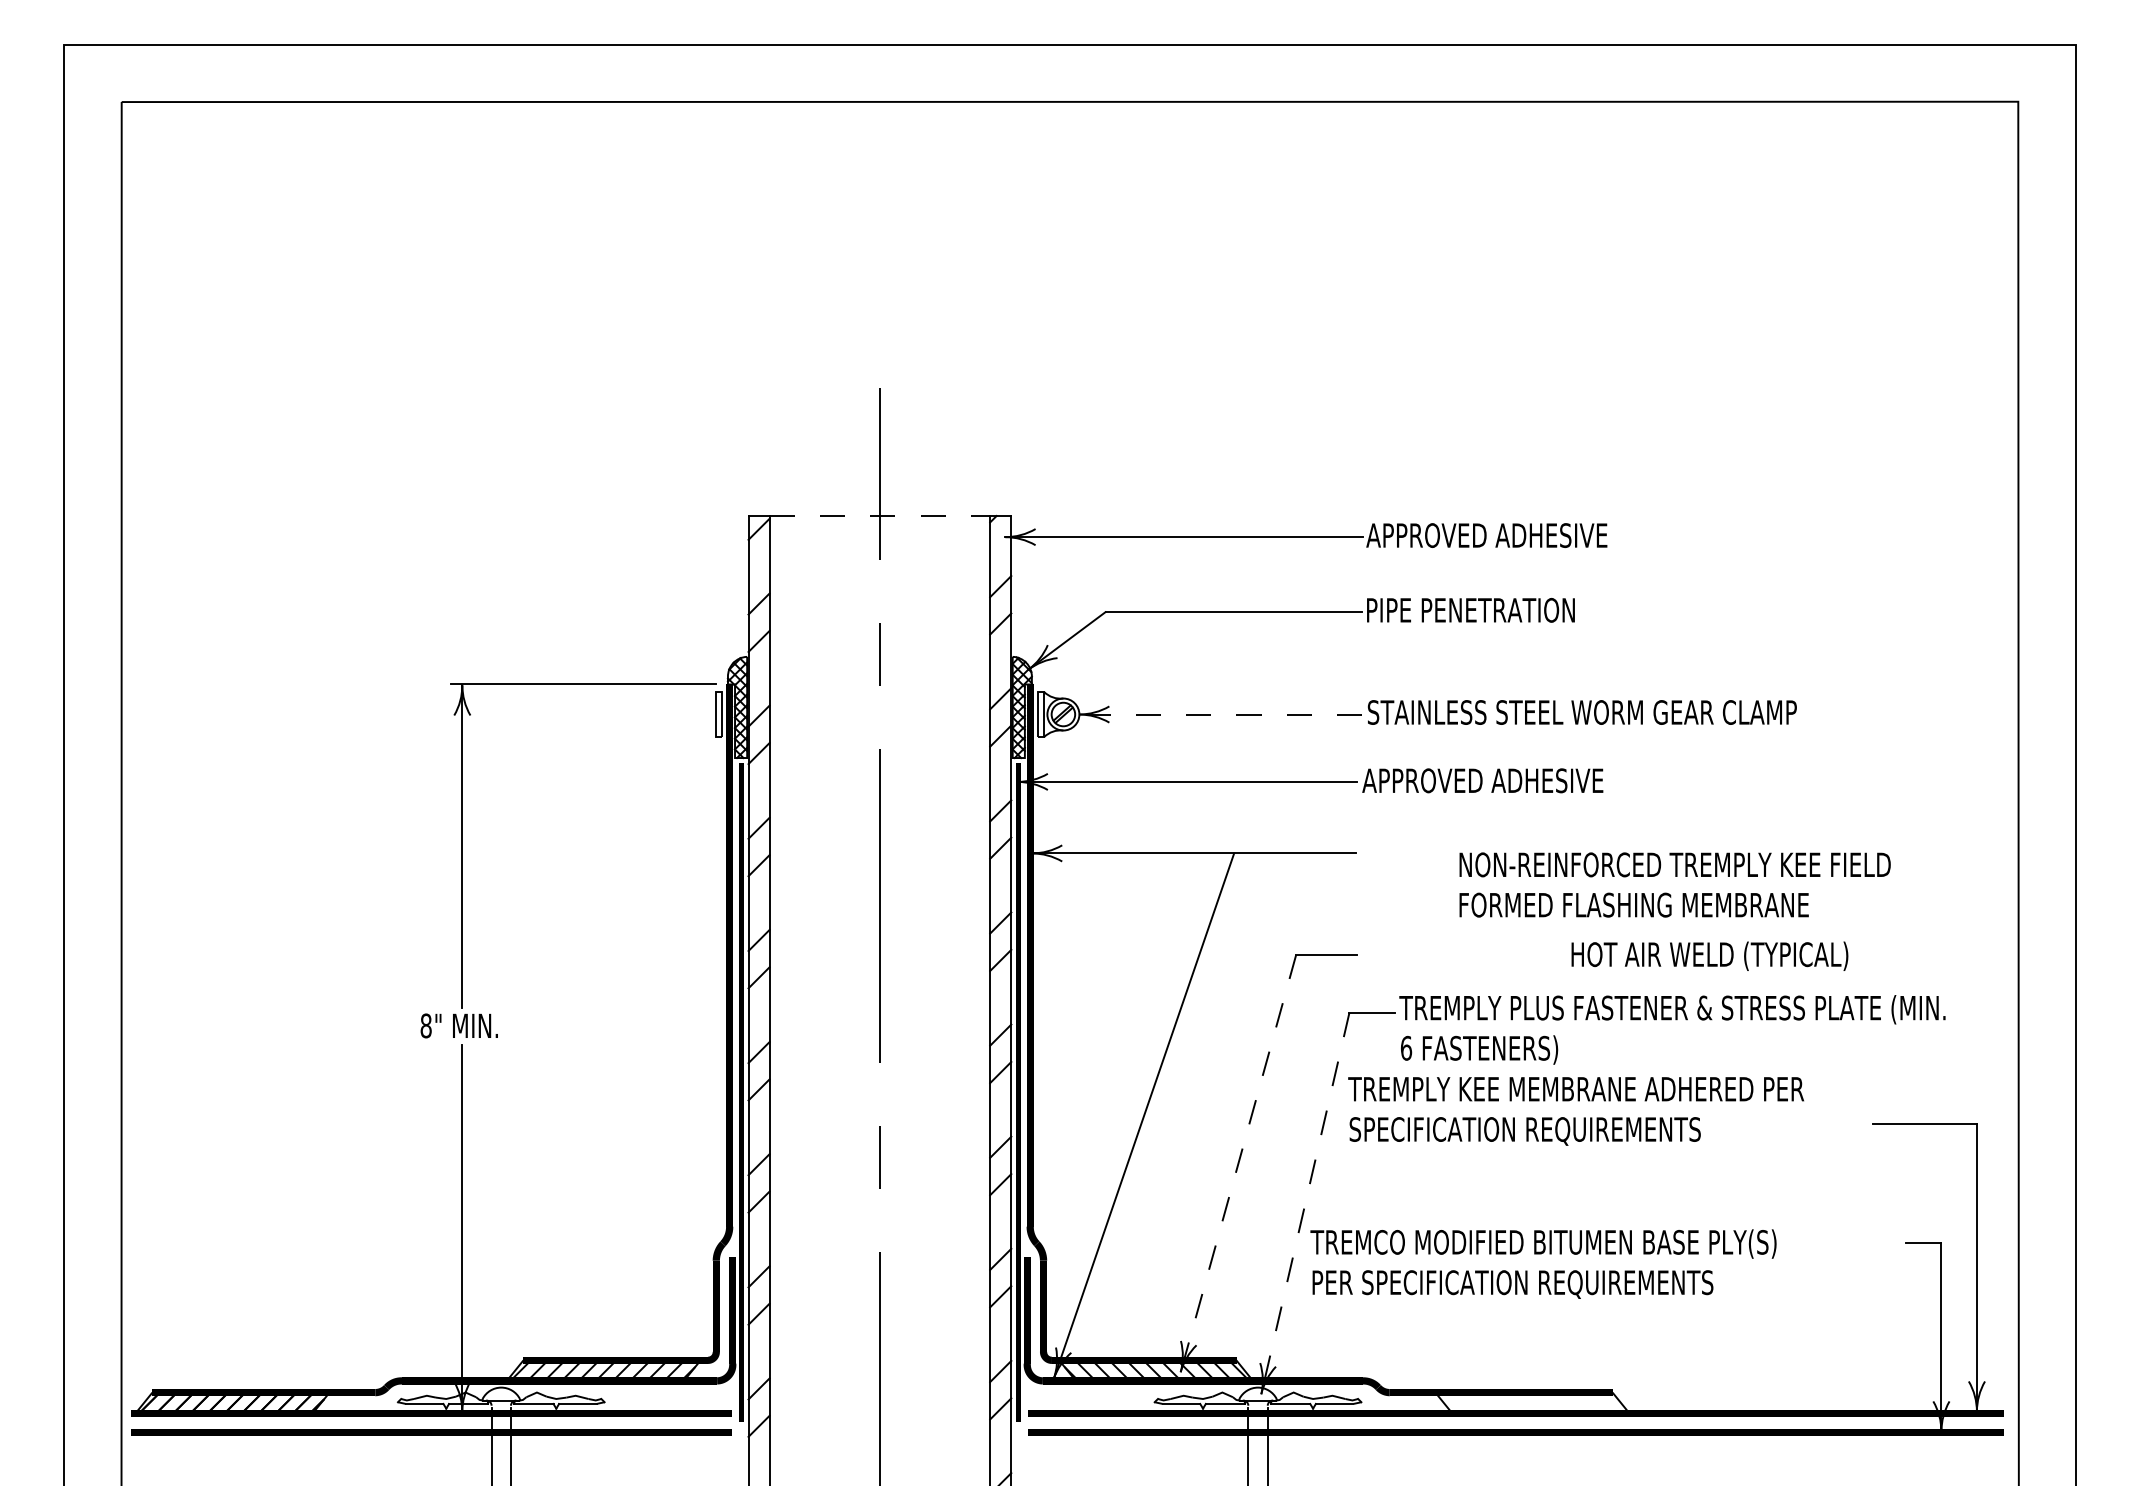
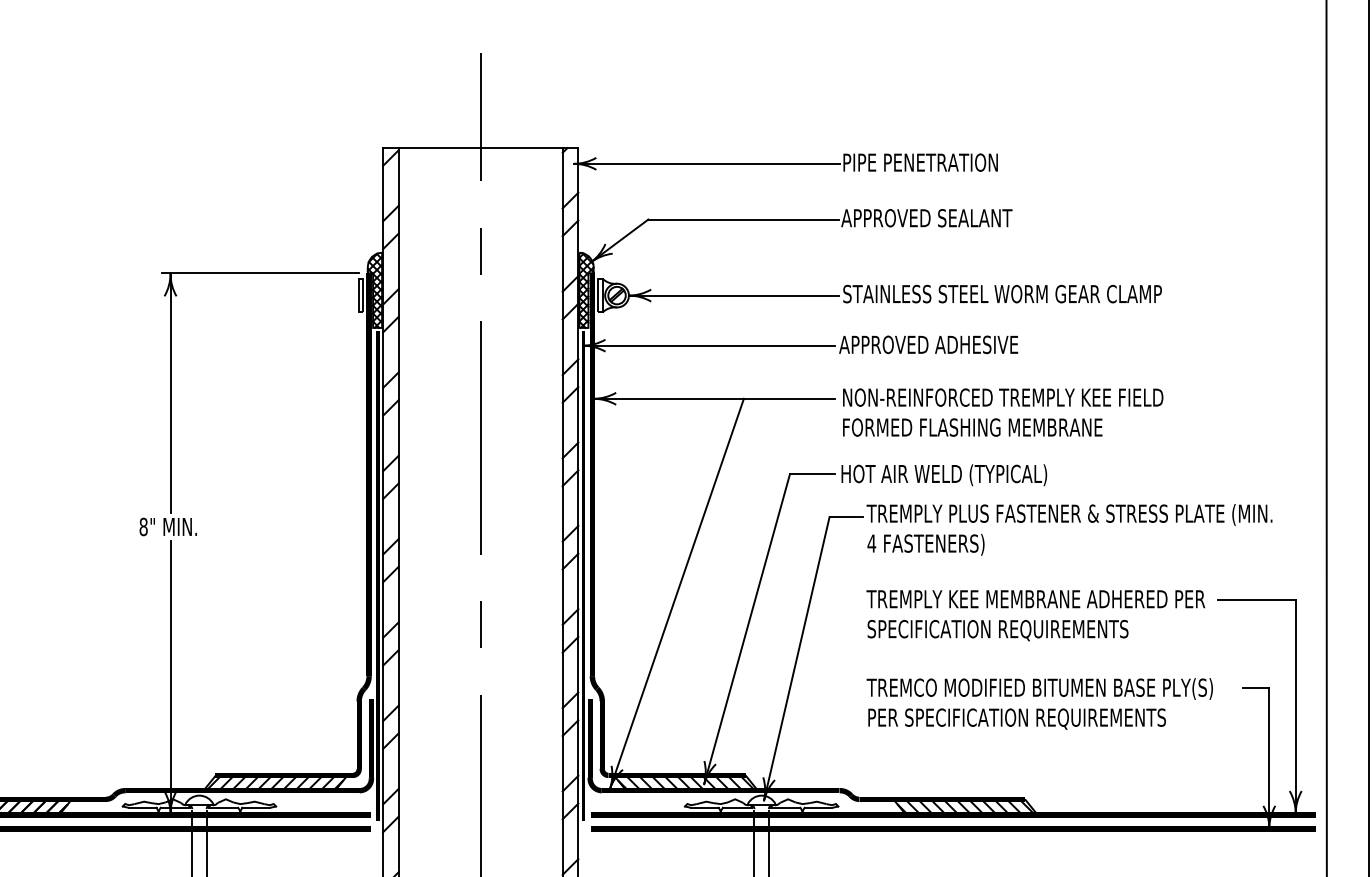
line: (880, 516) -> (481, 148), dashed -> solid
text: (1486, 535) -> (931, 162), APPROVED ADHESIVE -> PIPE PENETRATION
text: (1480, 609) -> (926, 217), PIPE PENETRATION -> APPROVED SEALANT
line: (1220, 714) -> (733, 295), dashed -> solid
text: (1674, 884) -> (1002, 412), moved
text: (1709, 955) -> (944, 474), moved
text: (1406, 1047) -> (871, 542), 6 -> 4
text: (1575, 1111) -> (1035, 615), moved
line: (1238, 1163) -> (747, 629), dashed -> solid
line: (1305, 1203) -> (796, 658), dashed -> solid
text: (1543, 1263) -> (1039, 703), moved
hatch: (1532, 1402) -> (965, 806), added

